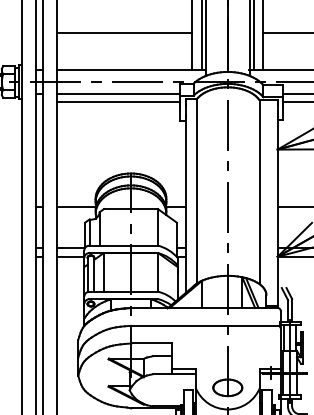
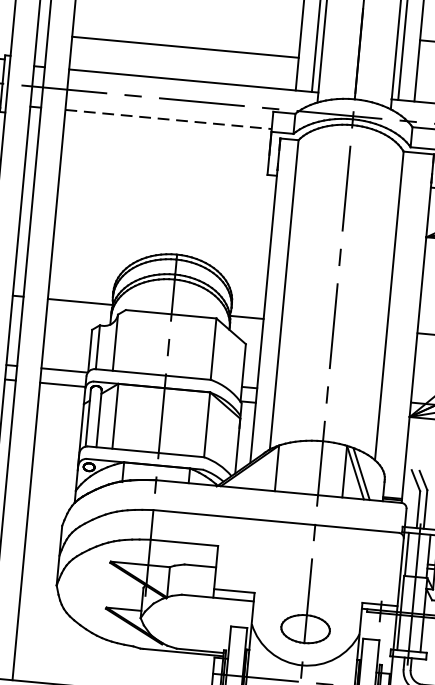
line: (124, 33) -> (184, 47), moved
line: (118, 94) -> (167, 120), solid -> dashed
line: (118, 102) -> (166, 133), removed

